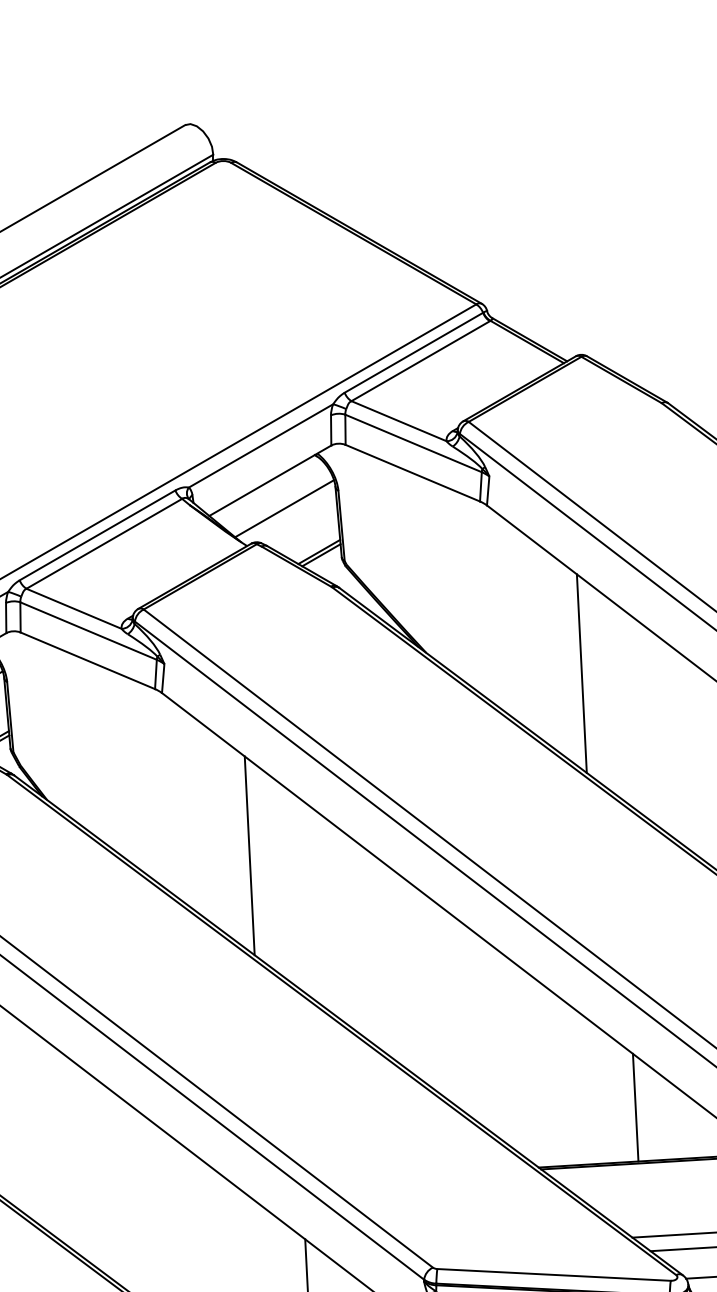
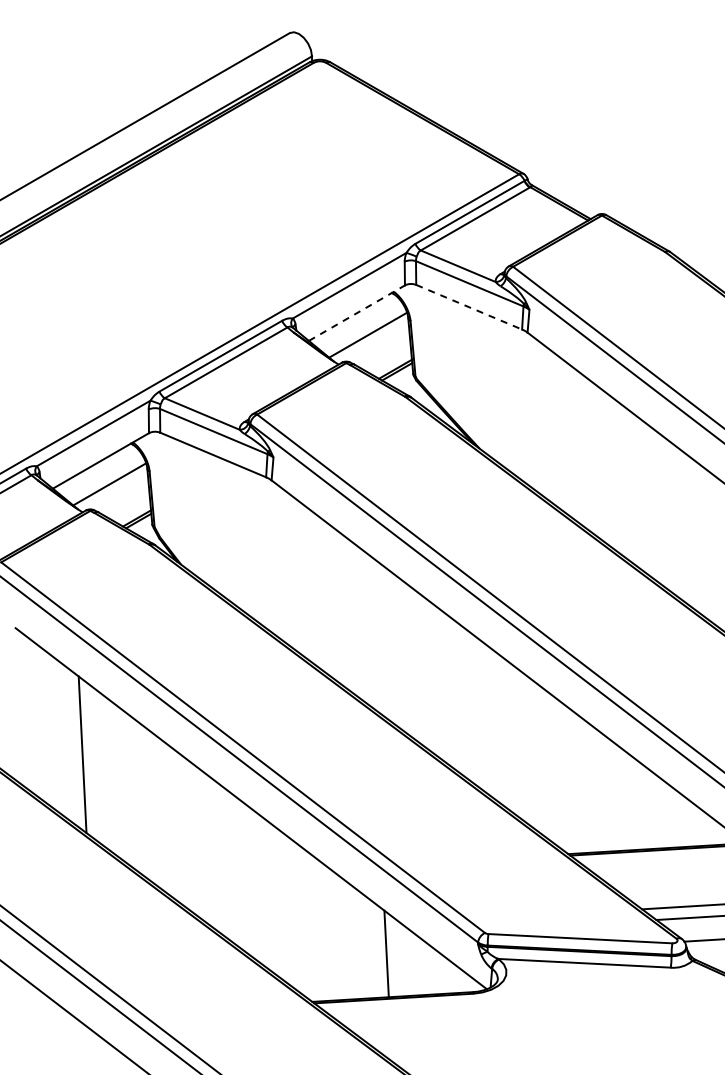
line: (413, 473) -> (469, 307), solid -> dashed
line: (271, 479) -> (357, 312), solid -> dashed
line: (582, 672) -> (602, 464), removed
line: (249, 855) -> (340, 608), removed
line: (635, 1107) -> (644, 806), removed

